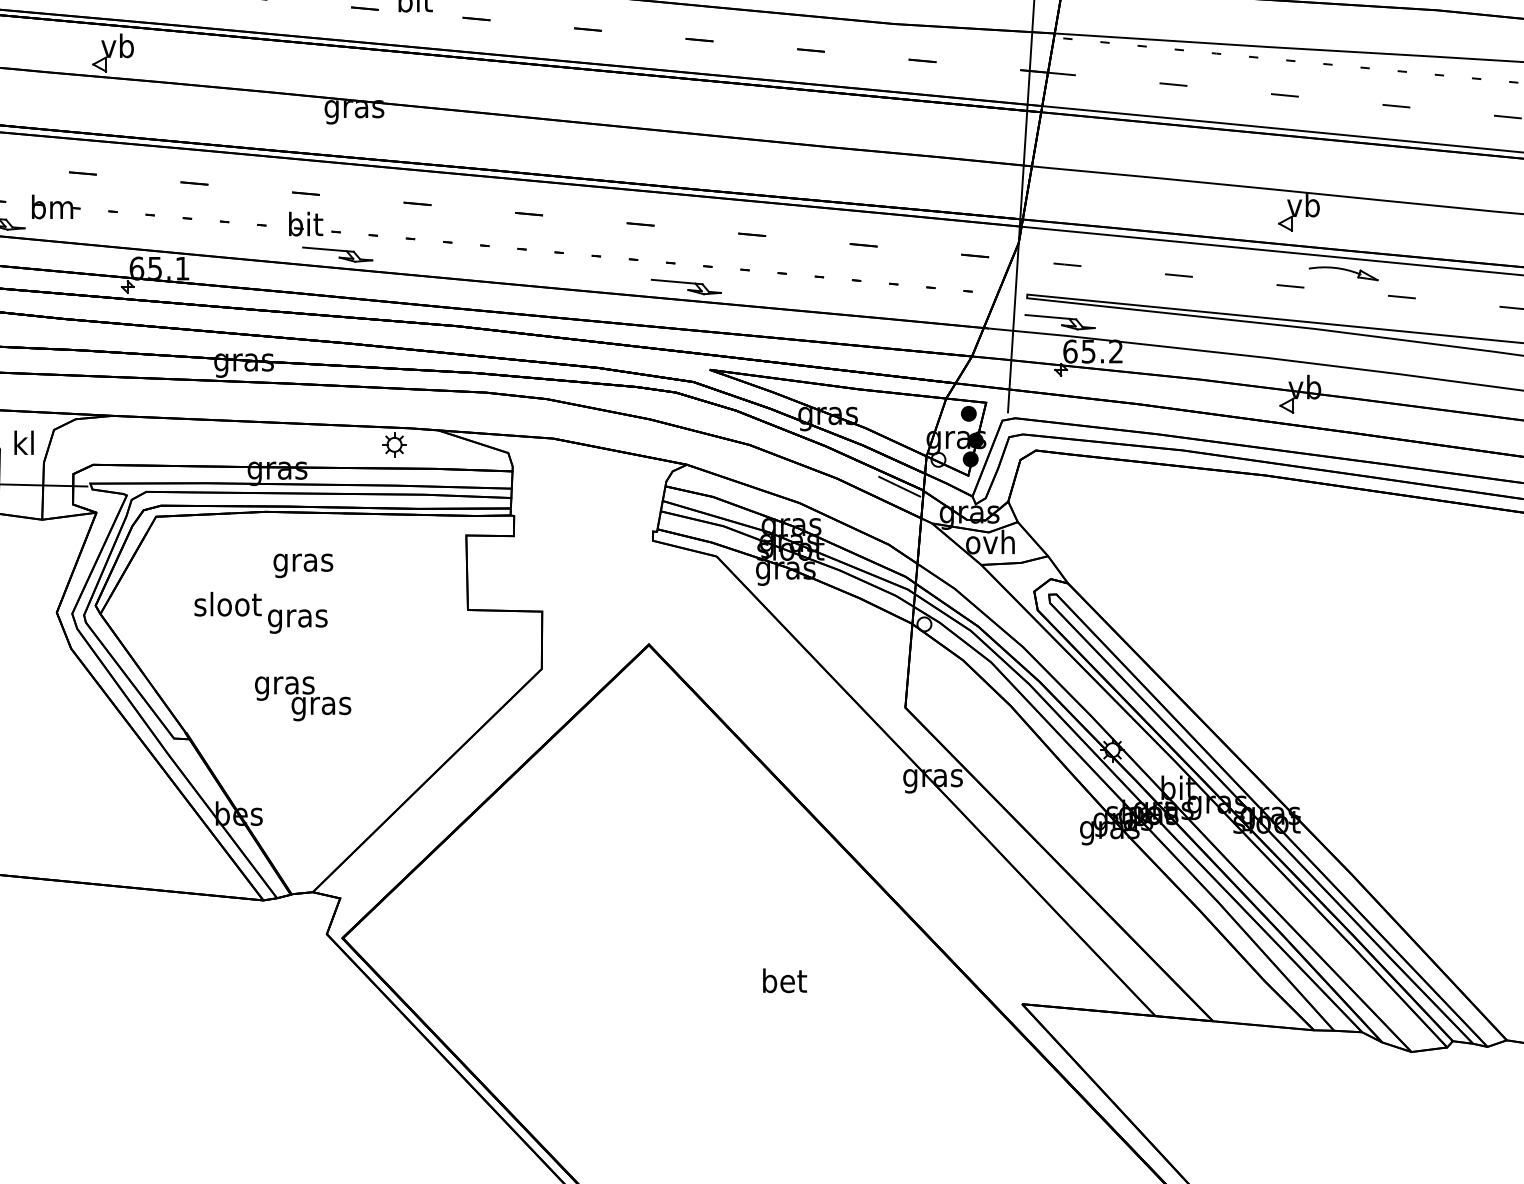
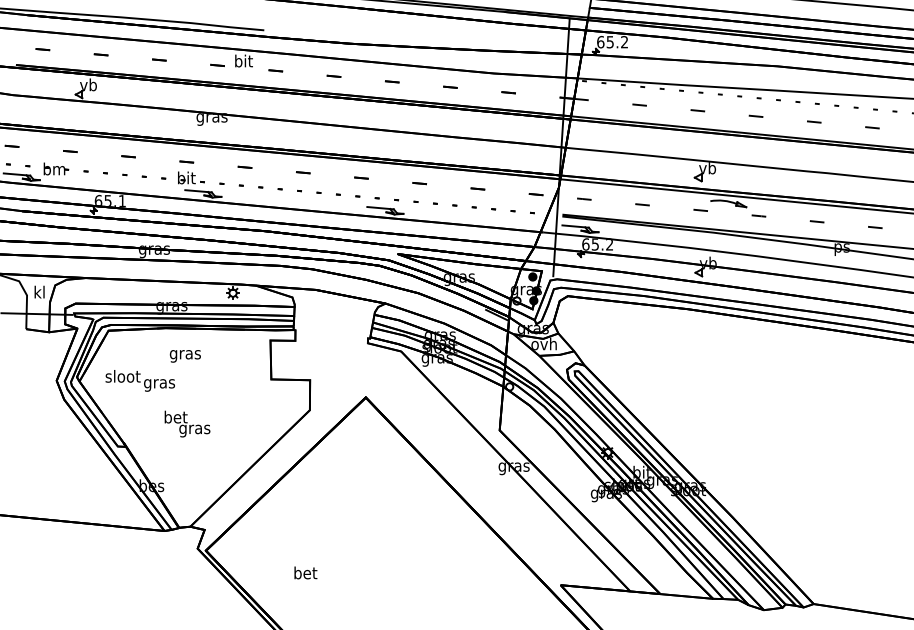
text: (259, 612) -> (139, 380), moved
text: (284, 684) -> (175, 418), gras -> bet
text: (784, 979) -> (305, 572), moved

